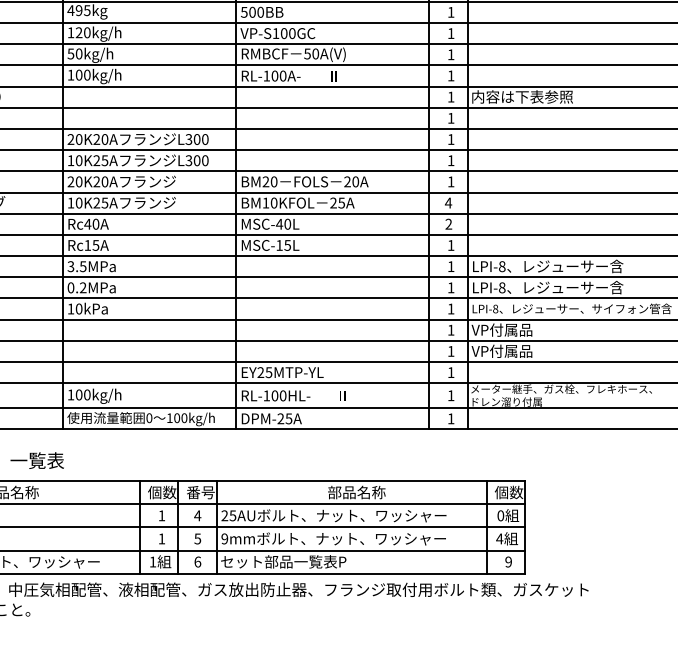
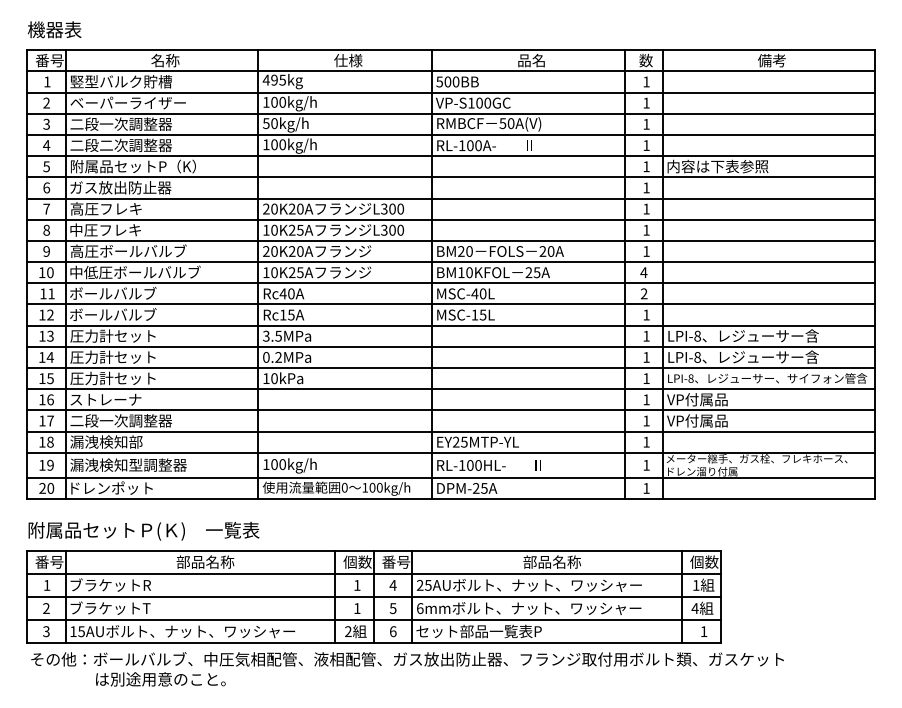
text: (79, 32) -> (274, 102), 120kg/h -> 100kg/h
text: (501, 514) -> (696, 584), 0 -> 1
text: (224, 538) -> (419, 608), 9mm -> 6mm
text: (153, 561) -> (348, 631), 1 -> 2
text: (508, 561) -> (703, 631), 9 -> 1

